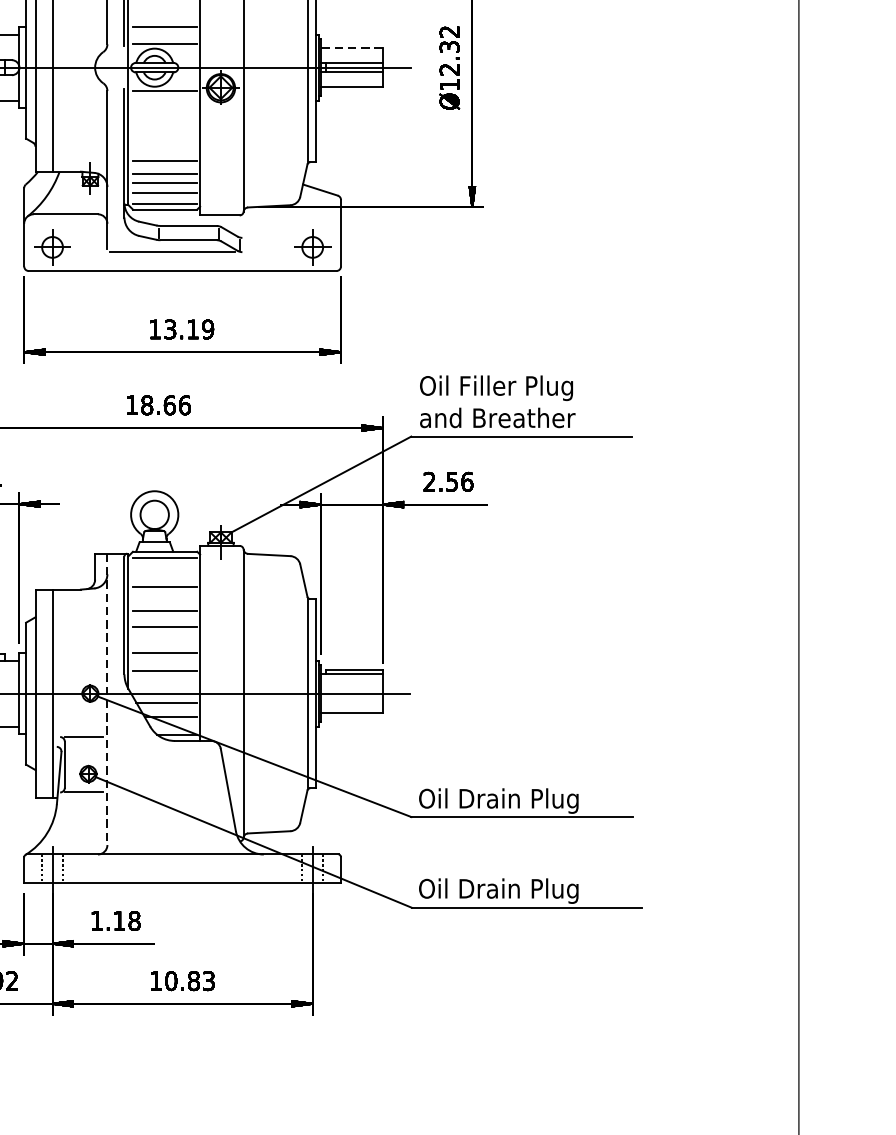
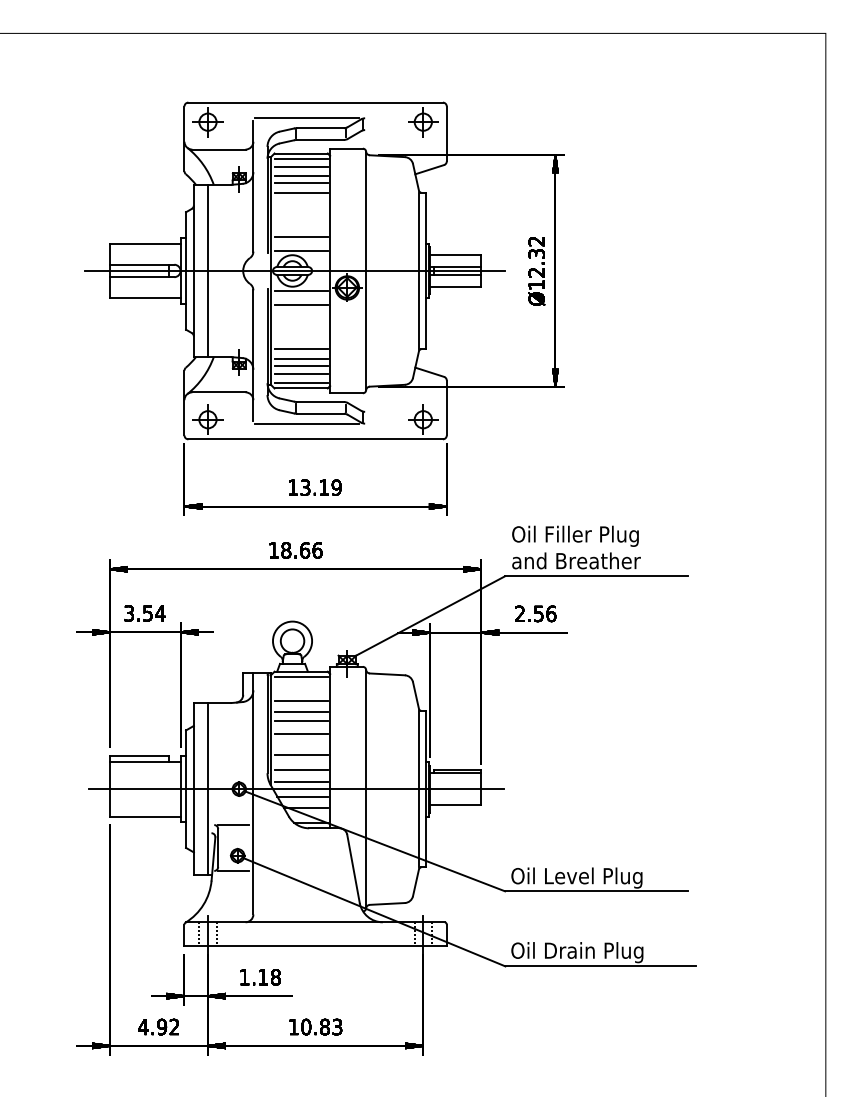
line: (352, 47) -> (456, 254), dashed -> solid
line: (164, 108) -> (300, 304), added
line: (164, 599) -> (300, 711), added
line: (164, 684) -> (300, 781), added
line: (107, 698) -> (253, 793), dashed -> solid
text: (520, 800) -> (595, 877), Oil Drain Plug -> Oil Level Plug

